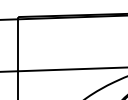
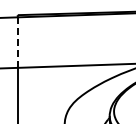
line: (17, 46) -> (17, 43), solid -> dashed

